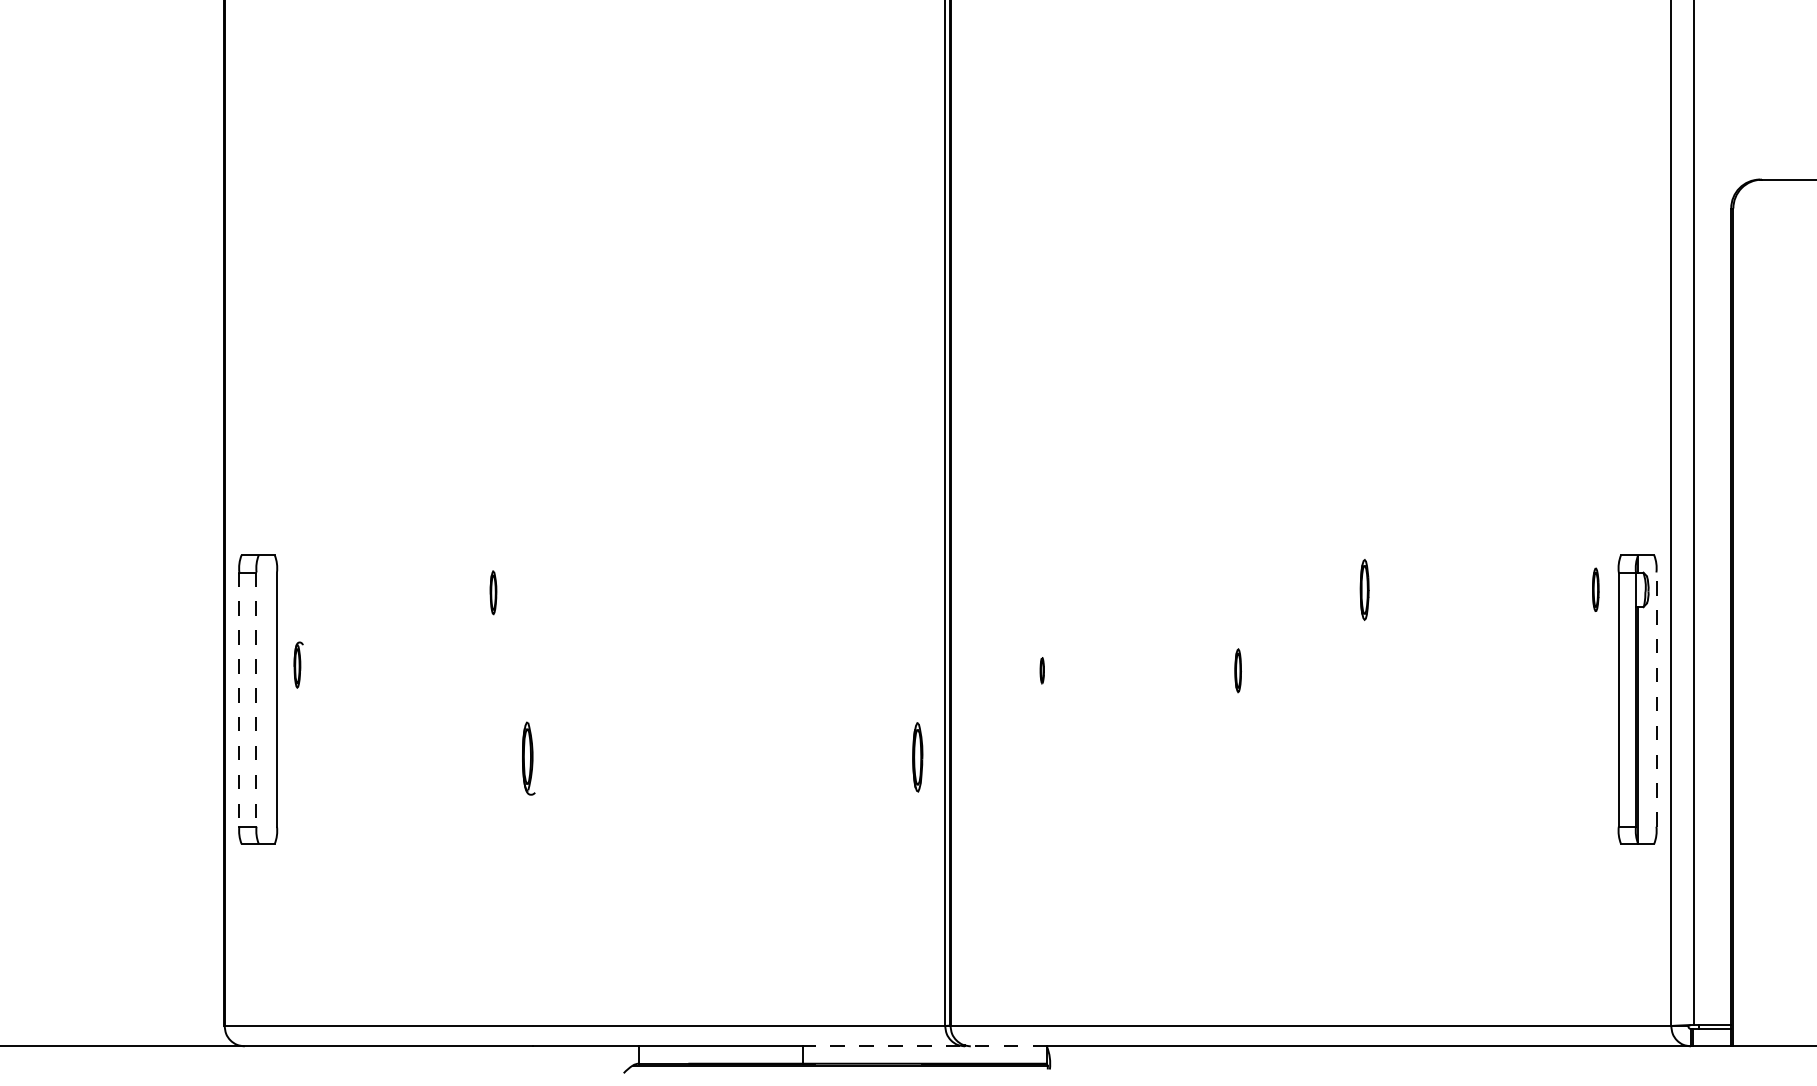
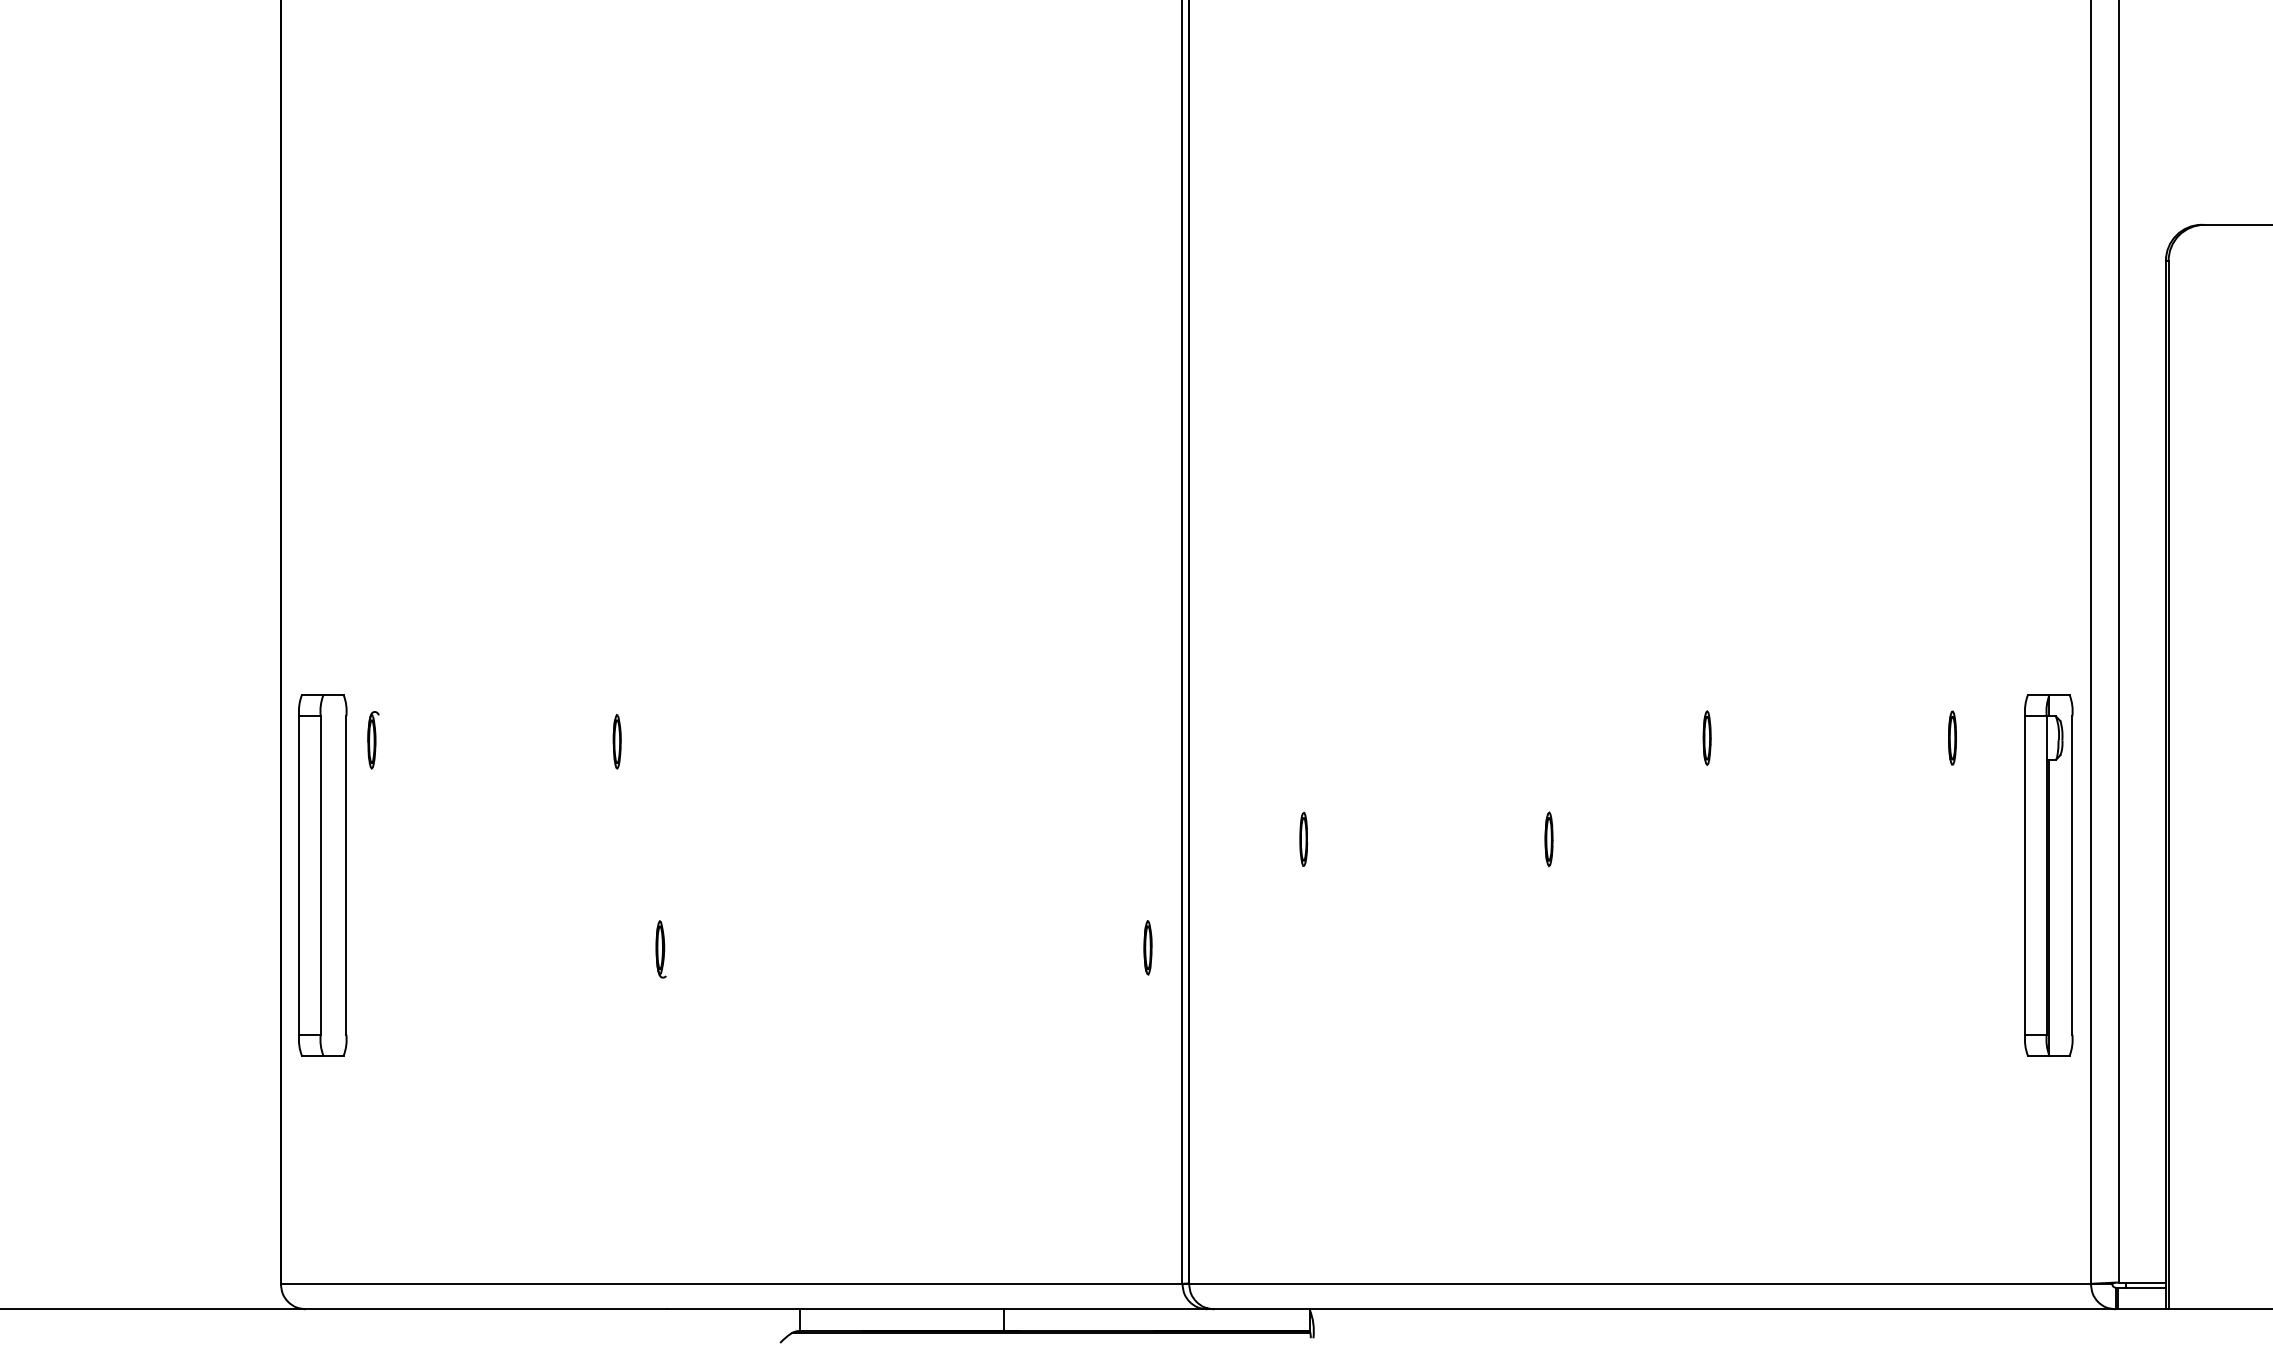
part: (1364, 589) -> (1706, 737), size x0.71
part: (1595, 589) -> (1952, 737), moved
part: (298, 665) -> (373, 740), moved
part: (1041, 670) -> (1303, 838), size x1.67
line: (1656, 699) -> (2072, 875), dashed -> solid
line: (239, 700) -> (299, 876), dashed -> solid
line: (256, 700) -> (320, 876), dashed -> solid
part: (917, 757) -> (1147, 947), size x0.62
part: (528, 758) -> (660, 949), size x0.62
line: (924, 1046) -> (1156, 1309), dashed -> solid

